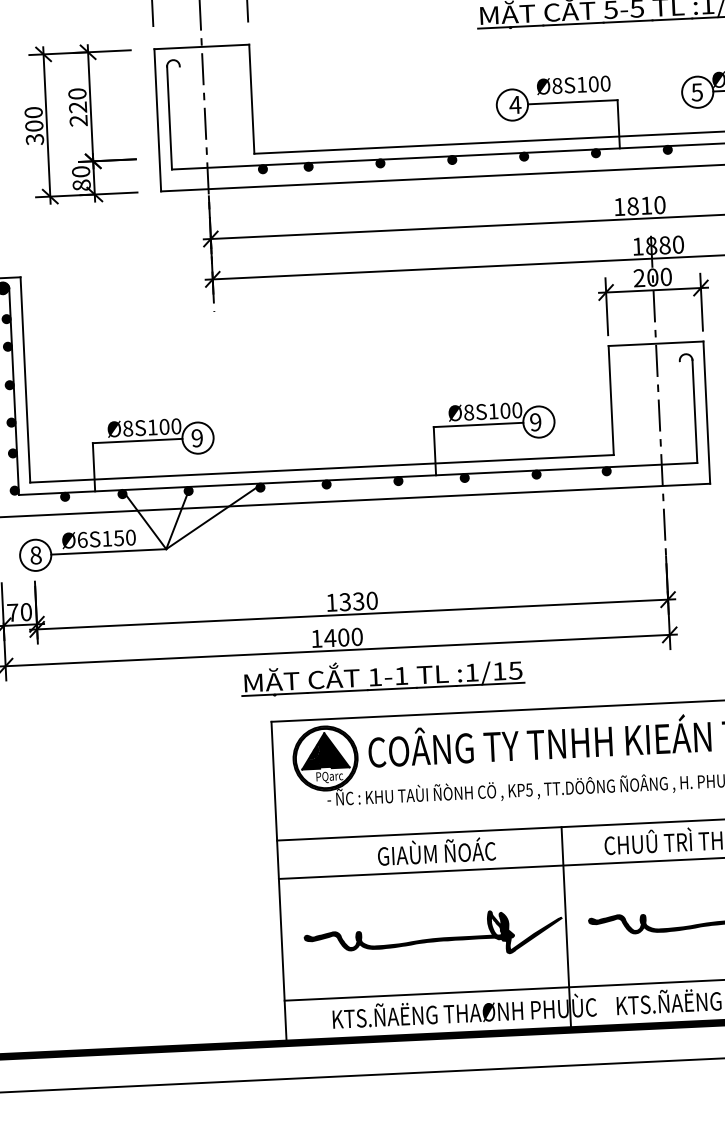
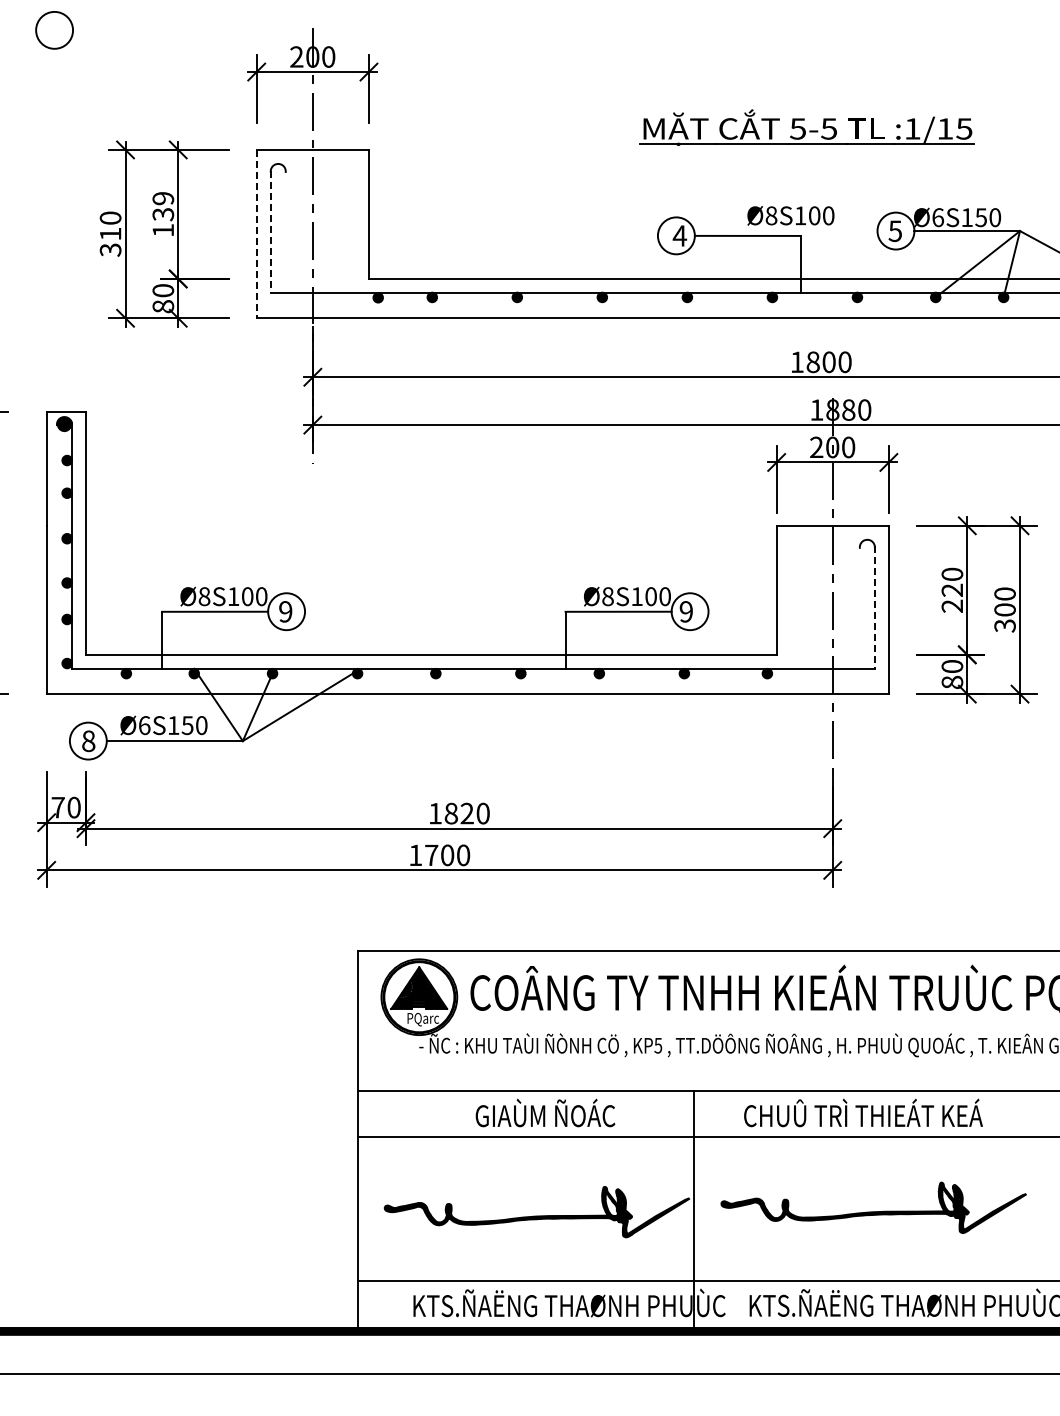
text: (573, 84) -> (790, 215), moved
text: (78, 107) -> (163, 214), 220 -> 139
line: (169, 118) -> (270, 232), solid -> dashed
line: (157, 120) -> (256, 234), solid -> dashed
text: (34, 125) -> (110, 233), 300 -> 310
text: (645, 205) -> (828, 362), 1810 -> 1800
line: (694, 411) -> (874, 608), solid -> dashed
text: (351, 601) -> (458, 813), 1330 -> 1820
text: (330, 637) -> (431, 854), 1400 -> 1700
part: (382, 675) -> (491, 902), removed

